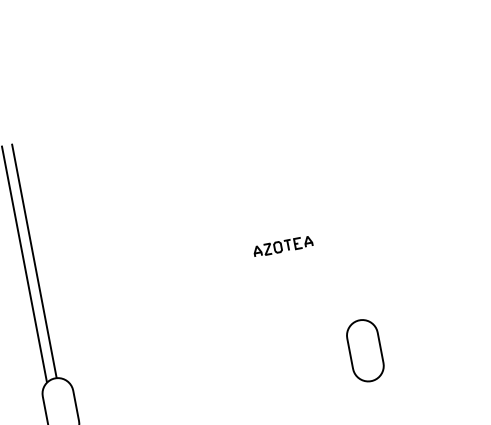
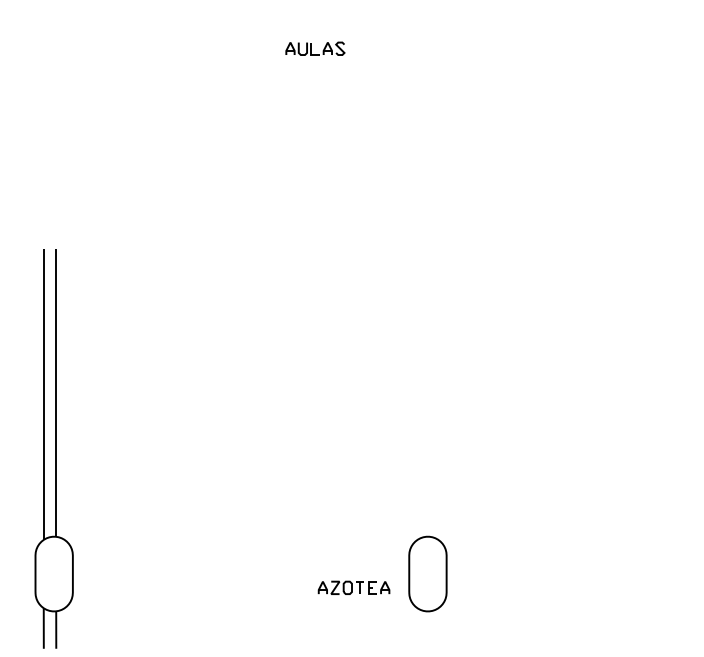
part: (282, 246) -> (353, 587), moved

